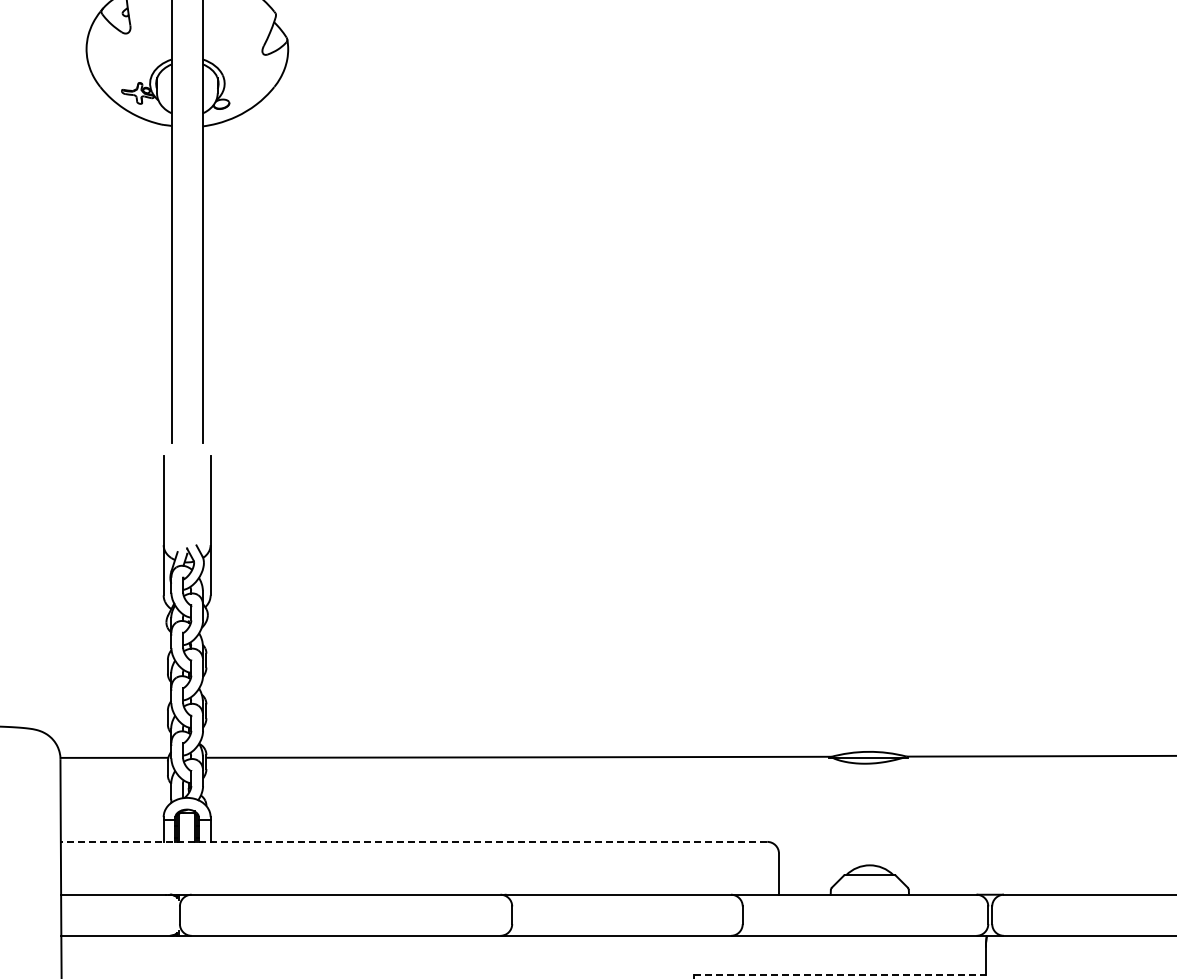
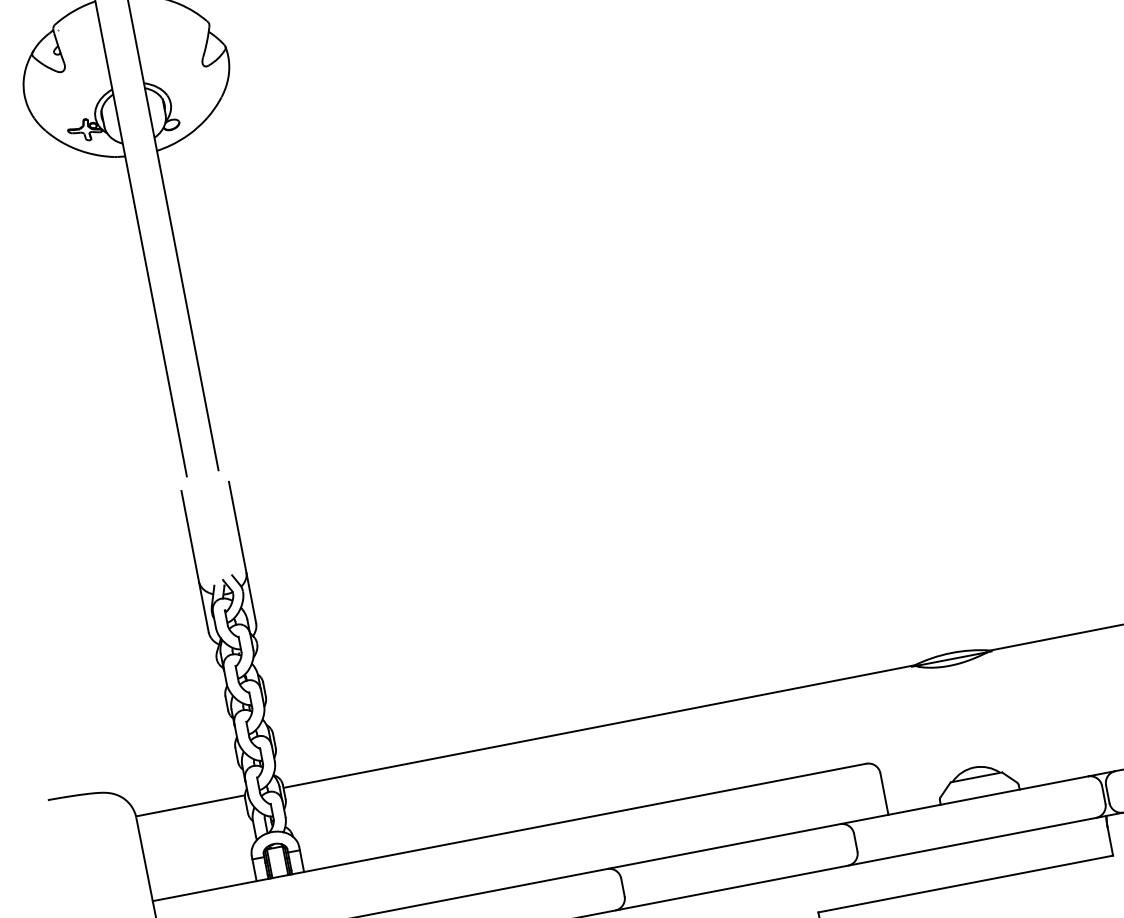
line: (413, 841) -> (508, 832), dashed -> solid
line: (840, 974) -> (966, 883), dashed -> solid

